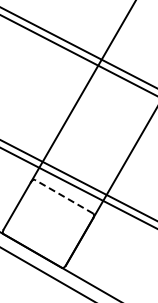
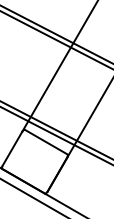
line: (64, 196) -> (46, 141), dashed -> solid

